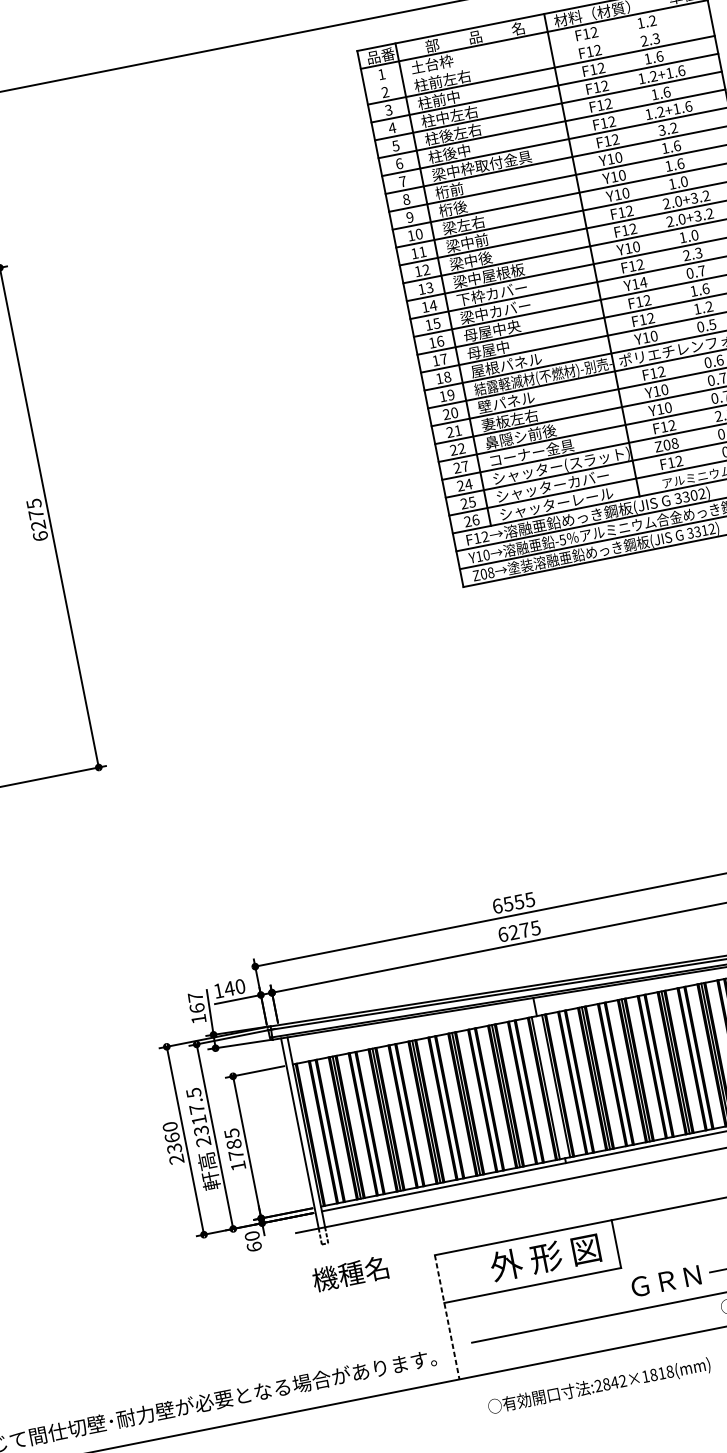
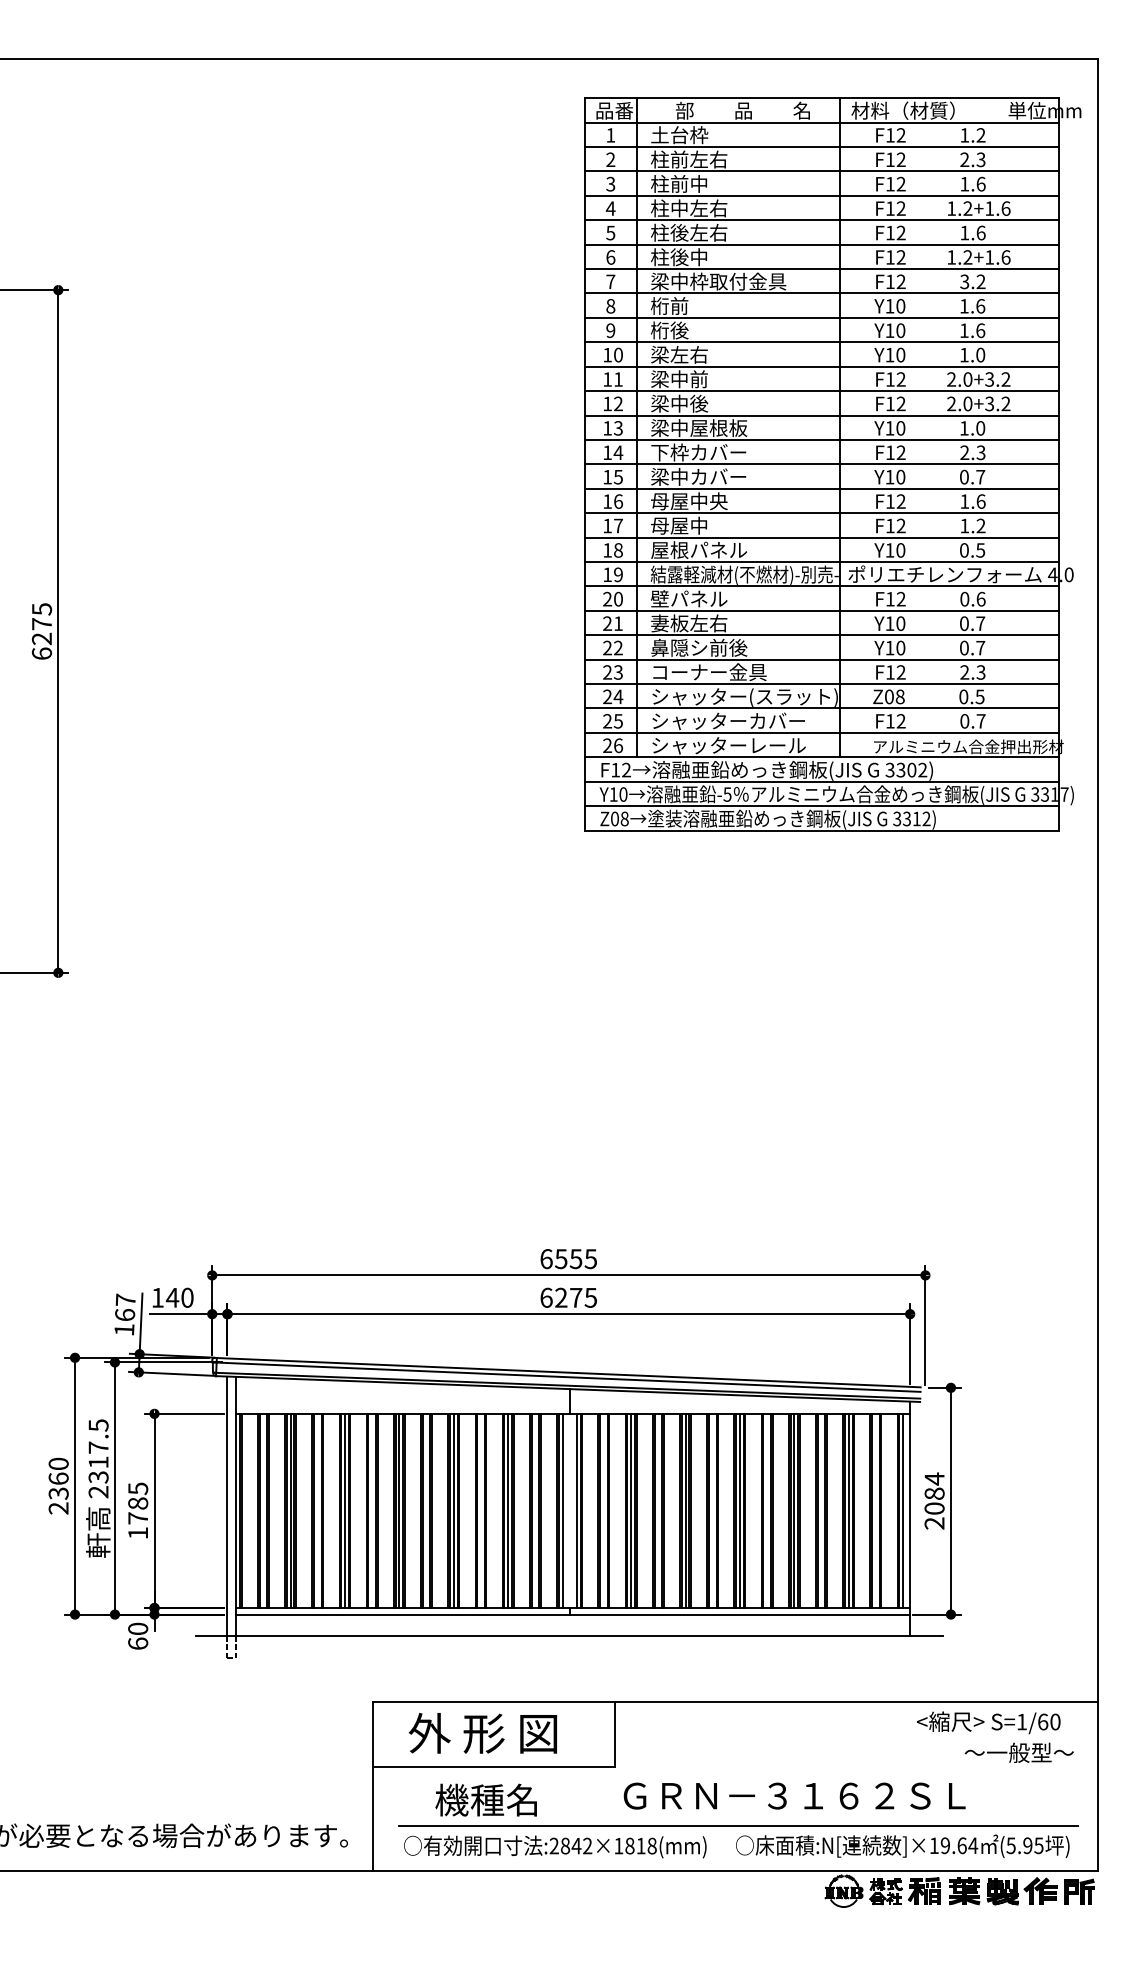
line: (537, 52) -> (821, 146), added
text: (643, 282) -> (900, 476), Y14 -> Y10
text: (465, 466) -> (618, 672), 27 -> 23
text: (545, 1257) -> (482, 1733), moved
text: (349, 1273) -> (485, 1799), moved
line: (447, 1317) -> (373, 1786), dashed -> solid
text: (599, 1386) -> (555, 1846), moved

